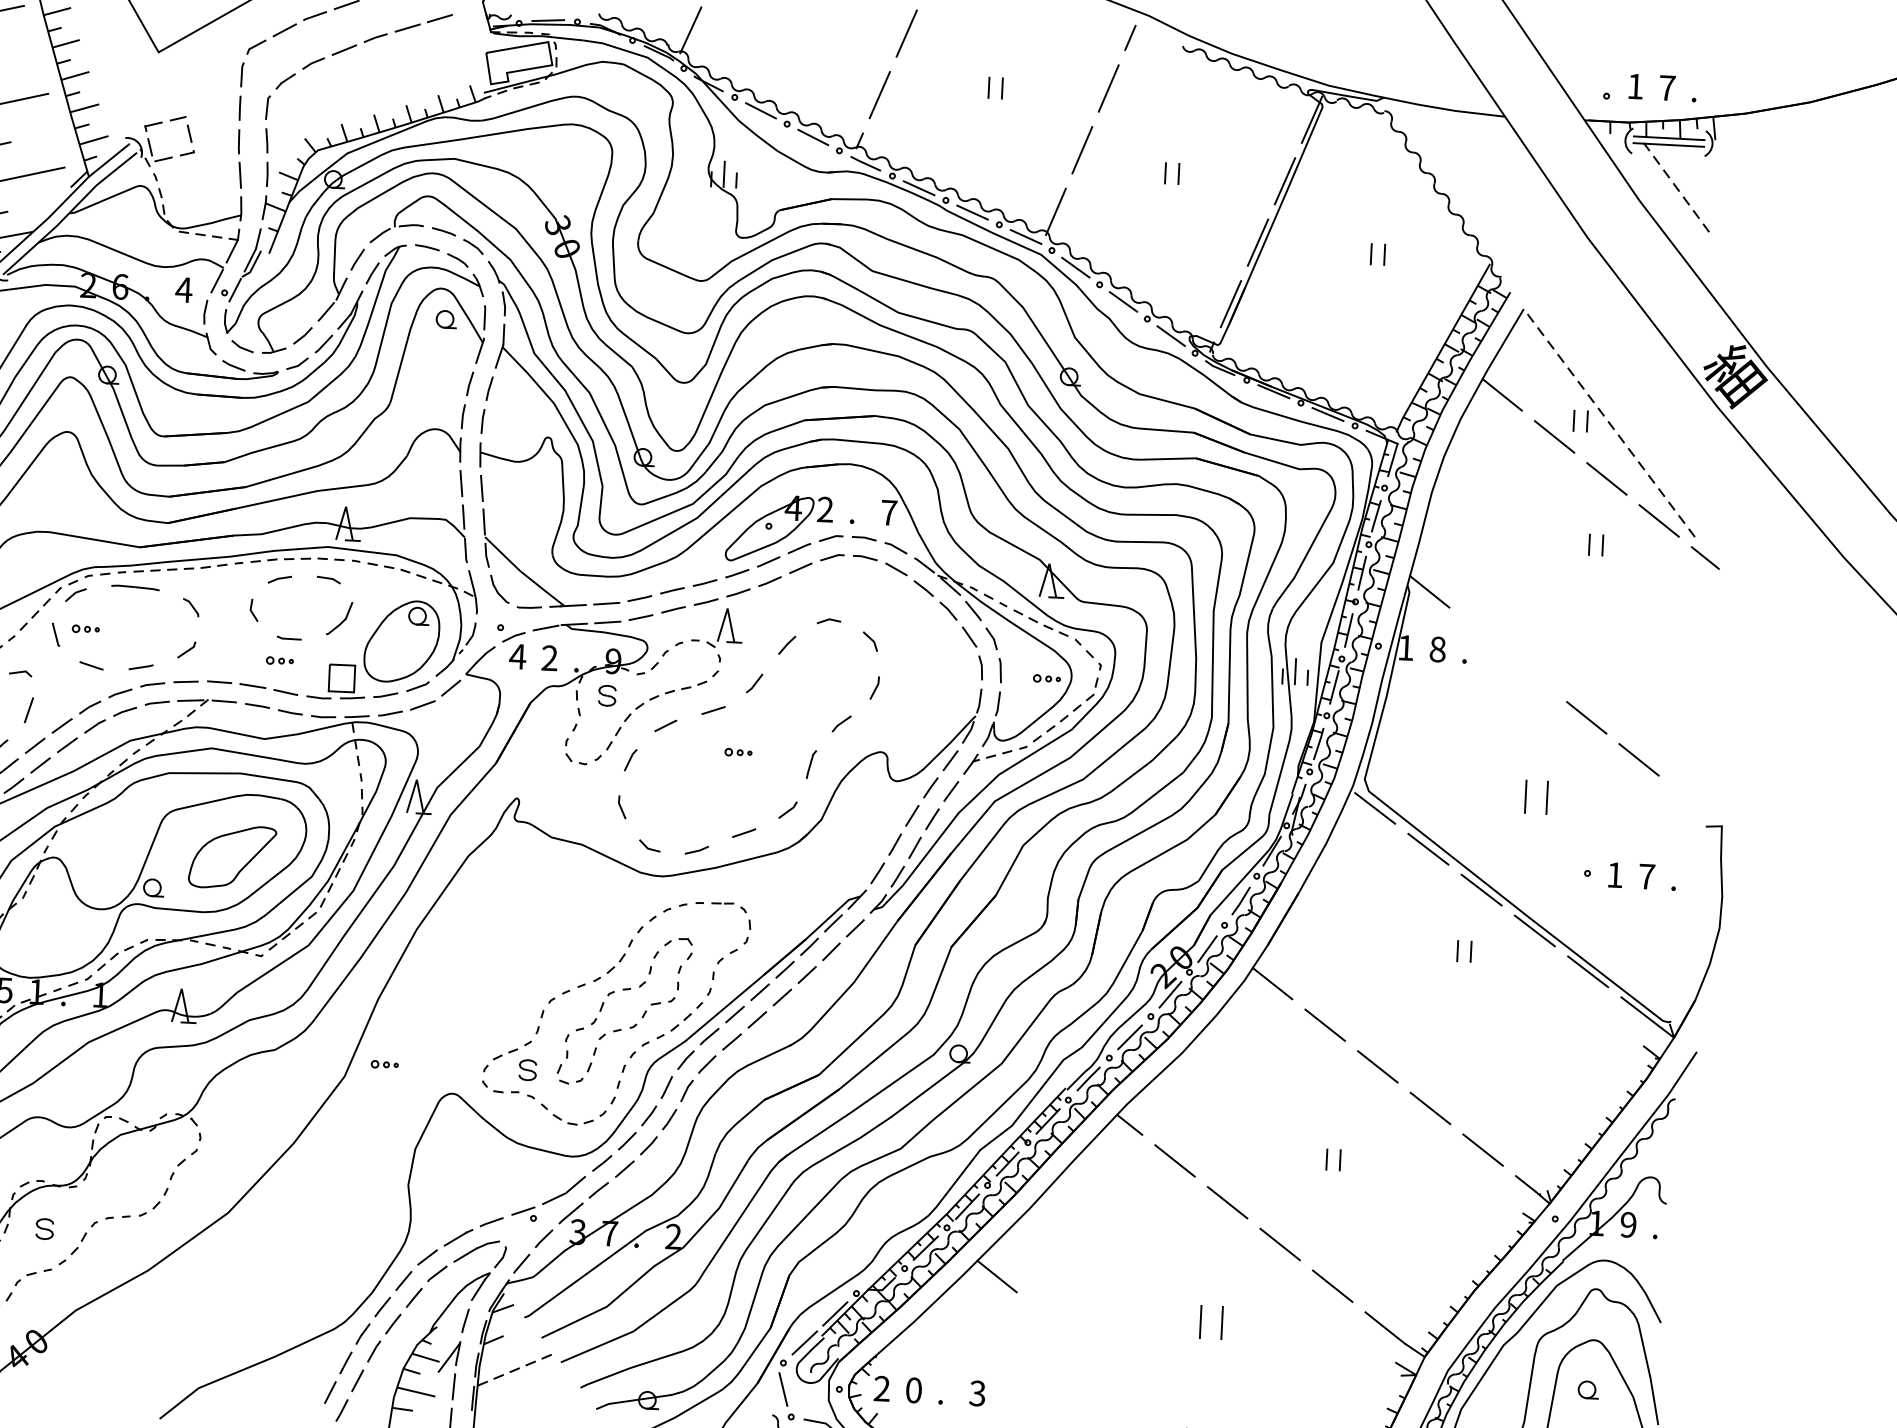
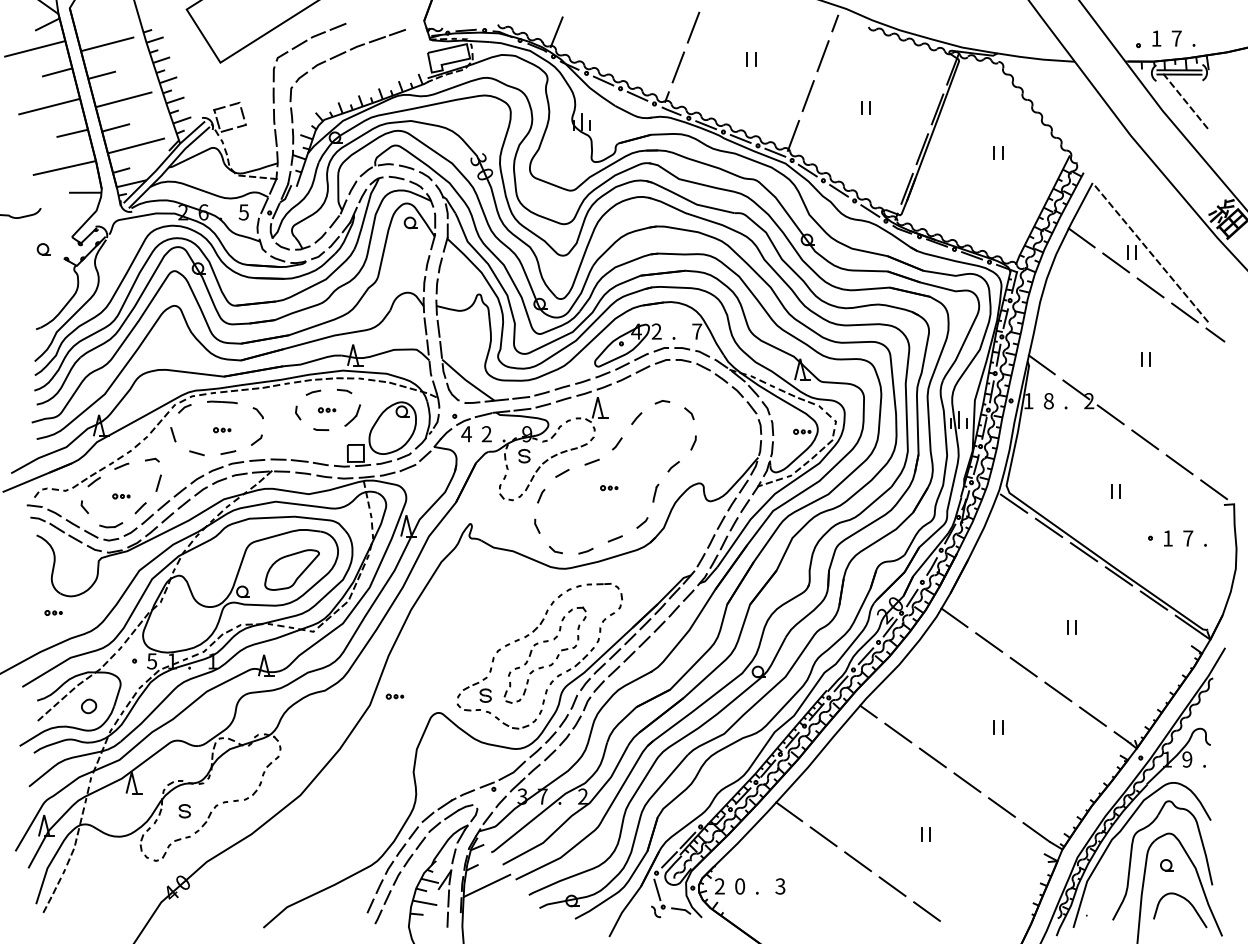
text: (183, 290) -> (243, 212), 4 -> 5
part: (1595, 545) -> (1145, 359), moved
part: (86, 629) -> (222, 430), moved
part: (1508, 655) -> (1093, 402), added
part: (278, 661) -> (326, 410), moved
part: (1535, 796) -> (1115, 491), size x0.62
line: (1690, 801) -> (1213, 489), added
part: (1463, 951) -> (1071, 627), moved
line: (1049, 1318) -> (823, 836), added
part: (1210, 1322) -> (925, 834), size x0.62
line: (1102, 1360) -> (858, 861), added
line: (516, 1369) -> (487, 885), dashed -> solid
line: (1154, 1402) -> (892, 886), added

